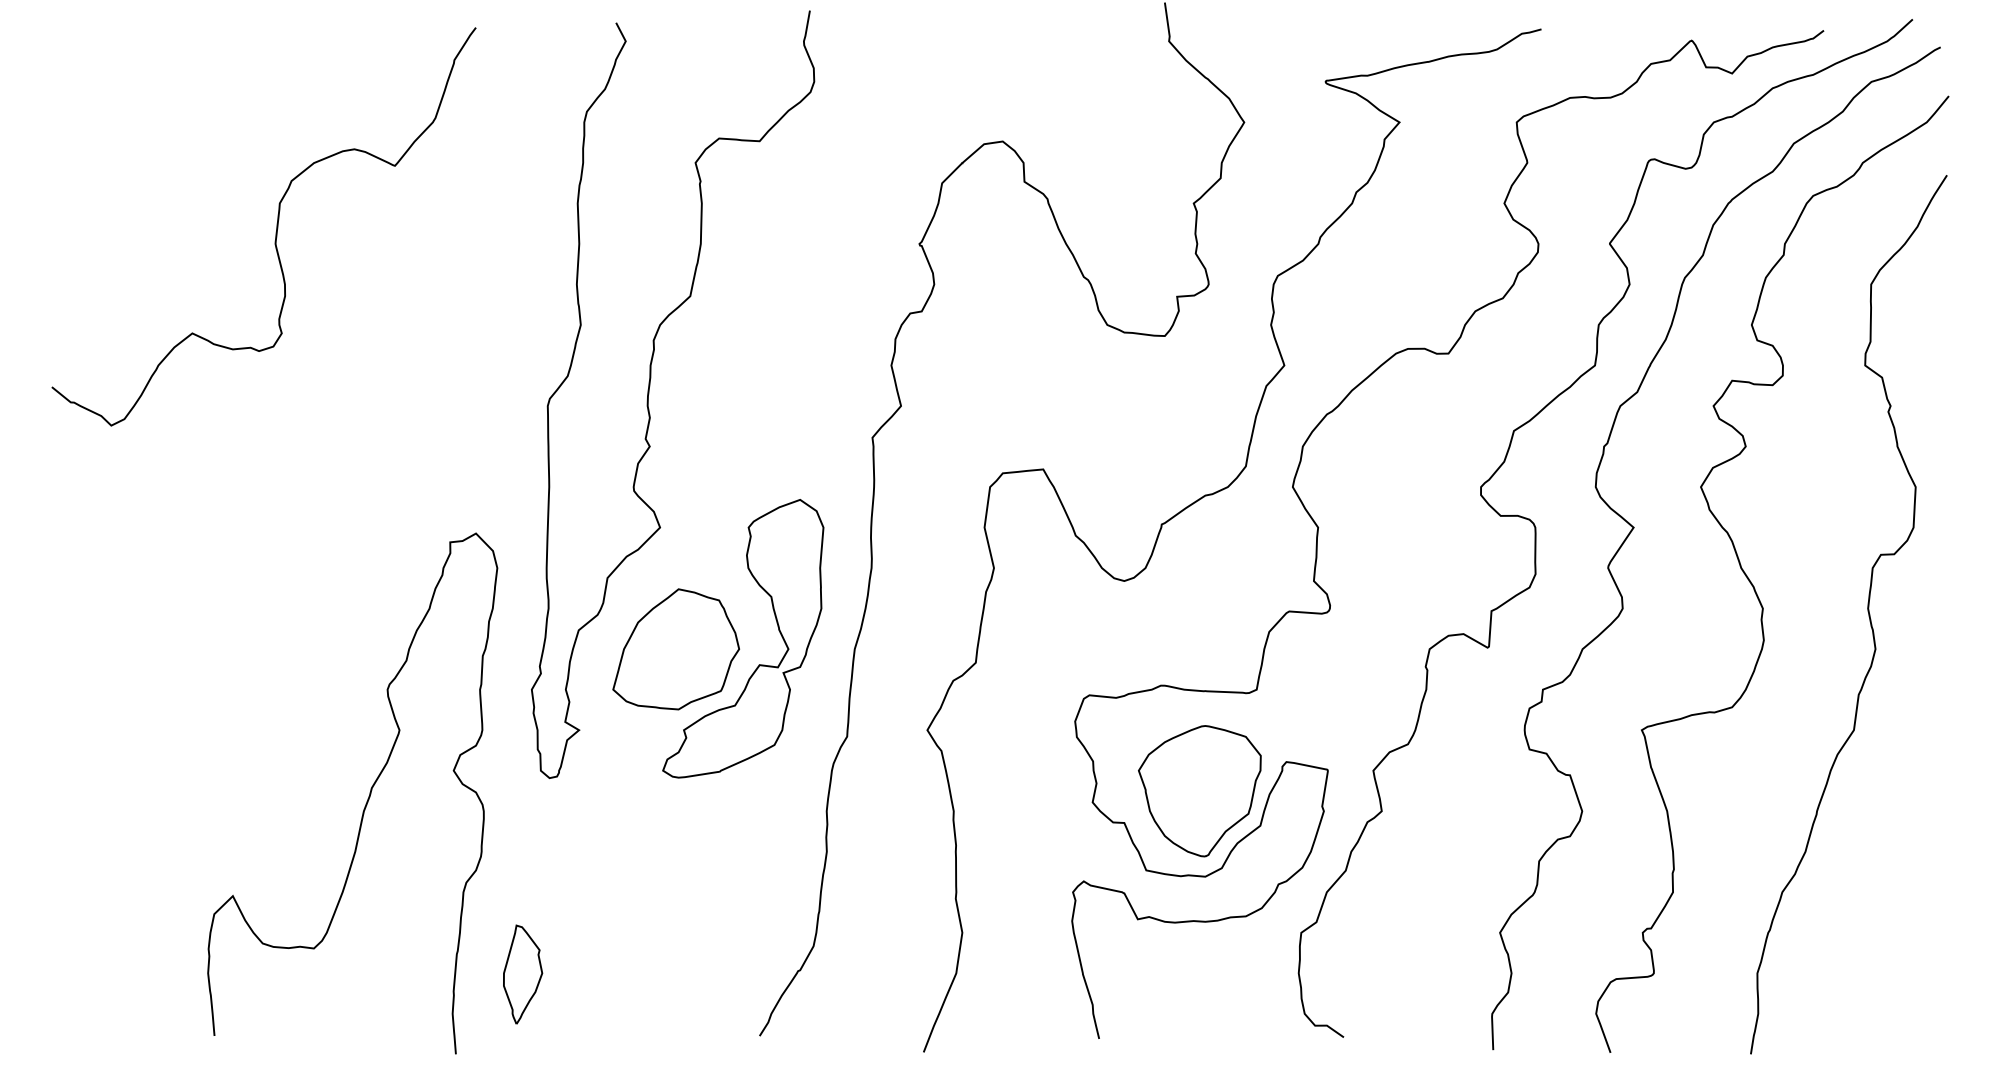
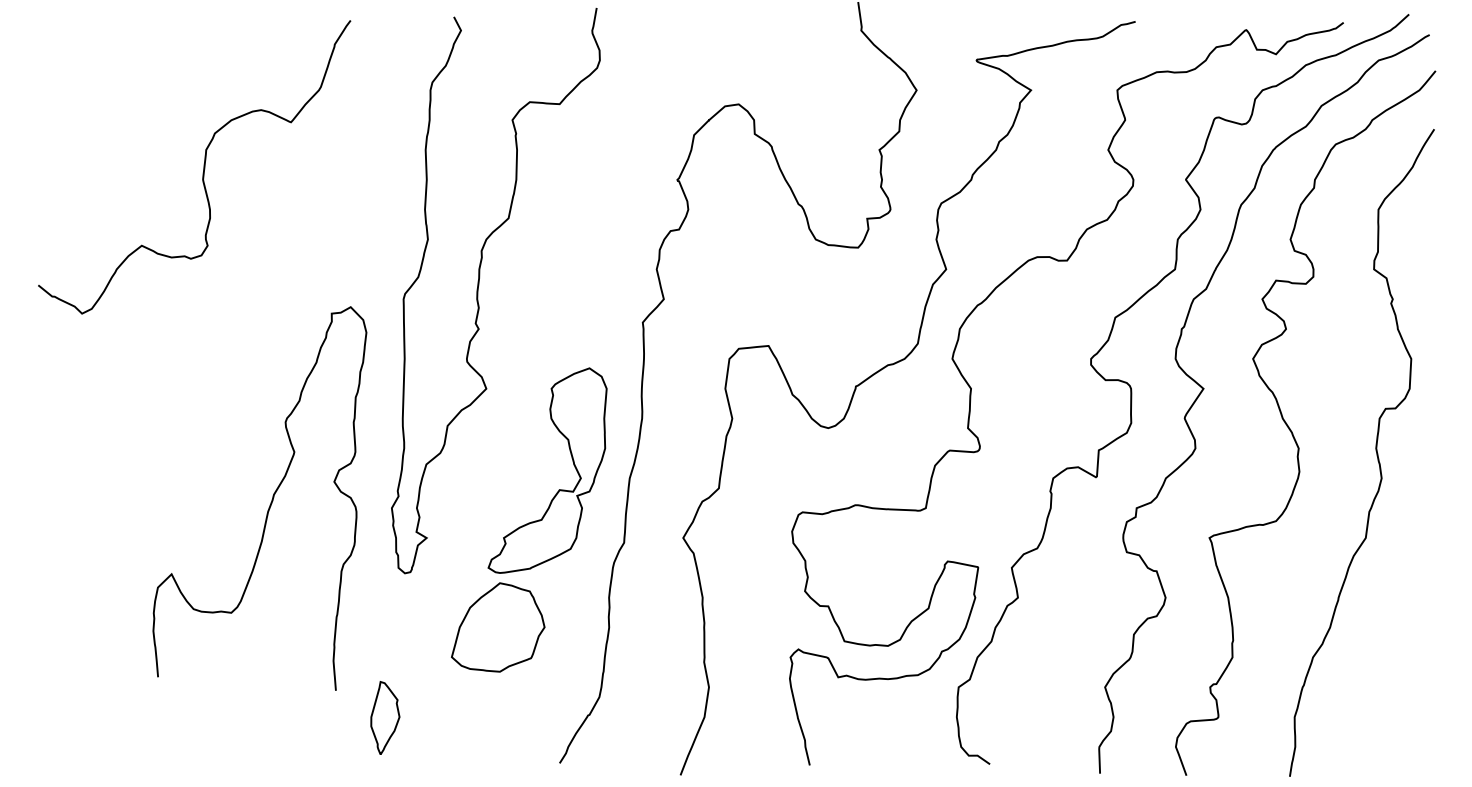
part: (676, 649) -> (498, 627), moved
part: (1199, 790) -> (883, 582), removed
curve: (367, 798) -> (270, 502), moved

